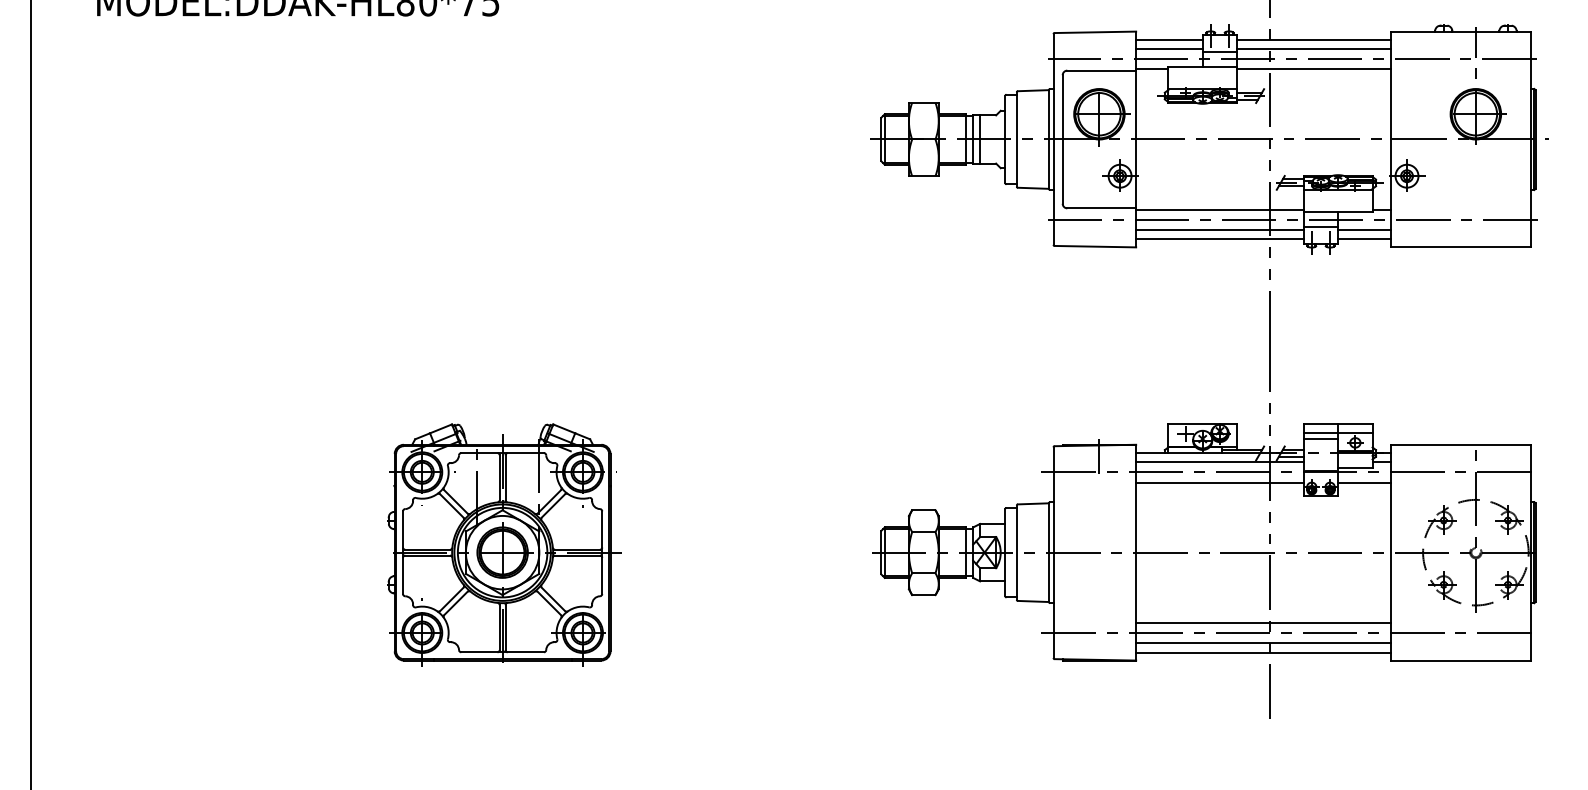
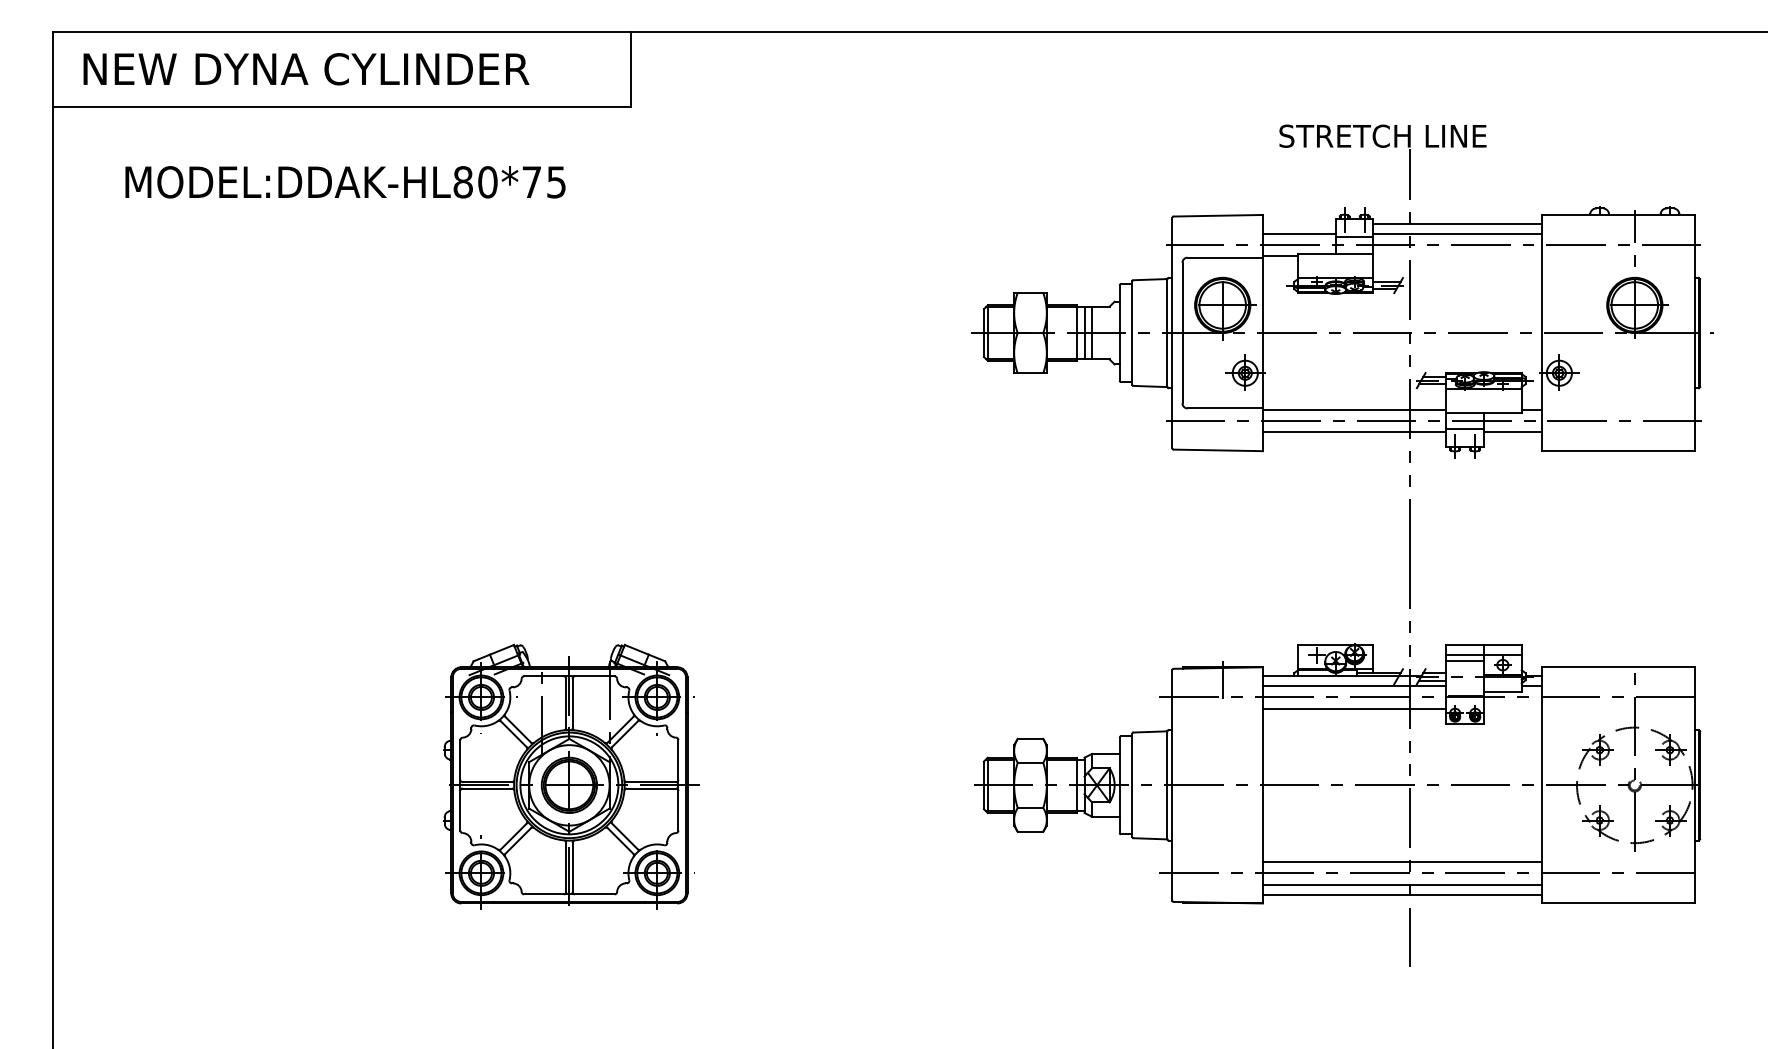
line: (1168, 39) -> (1298, 223), removed
line: (1313, 69) -> (1457, 256), removed
line: (1219, 239) -> (1354, 442), removed
line: (1364, 239) -> (1512, 442), removed
line: (1364, 482) -> (1512, 708), removed

